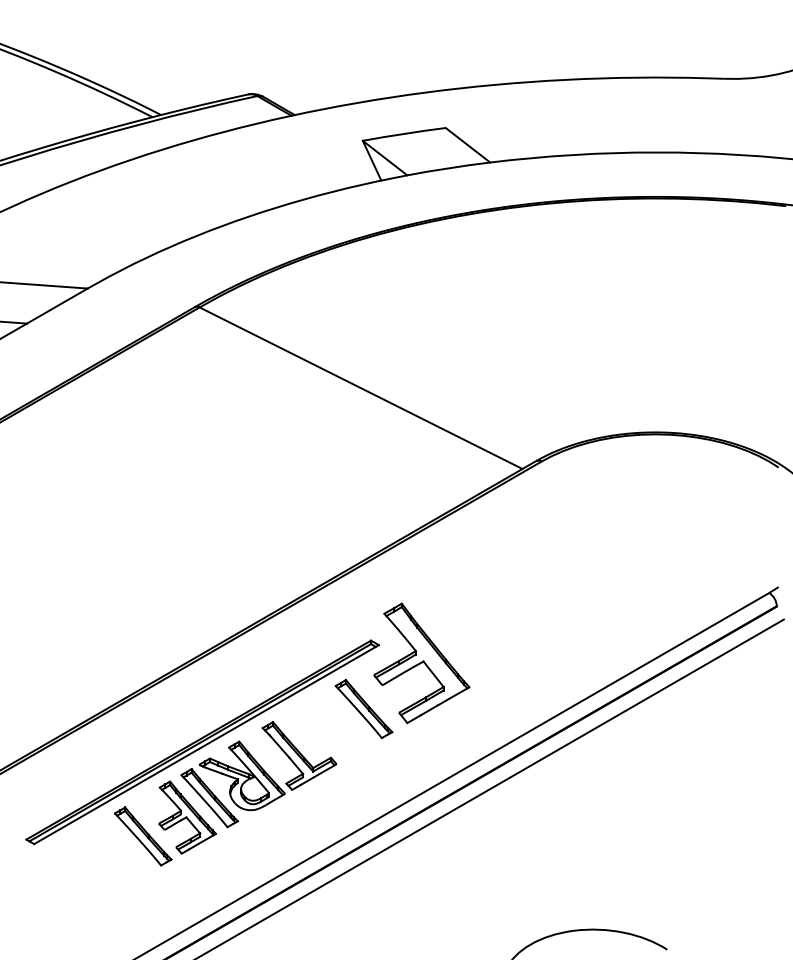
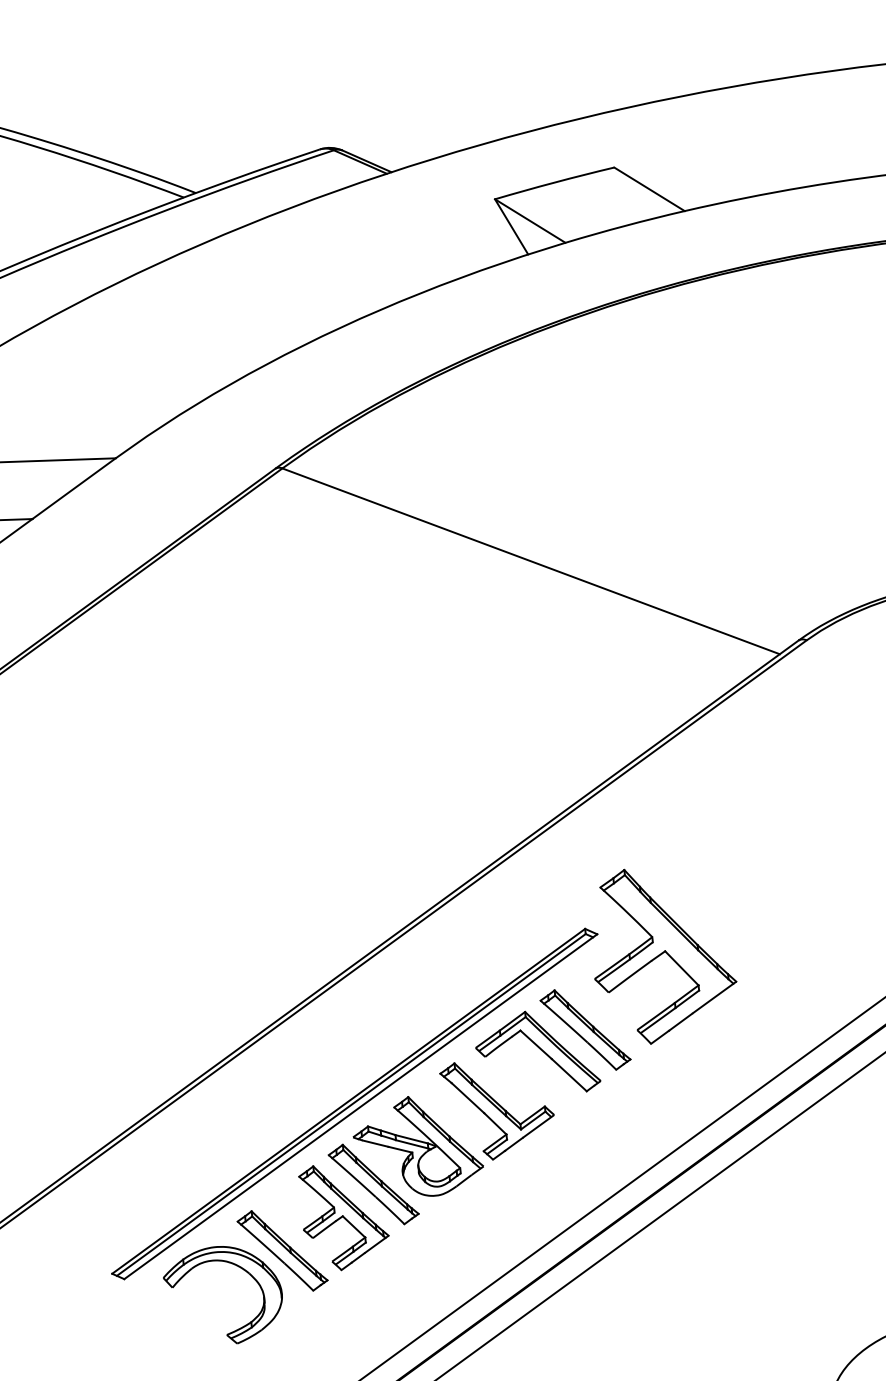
part: (329, 721) -> (537, 1053), added
part: (111, 844) -> (237, 1267), added

